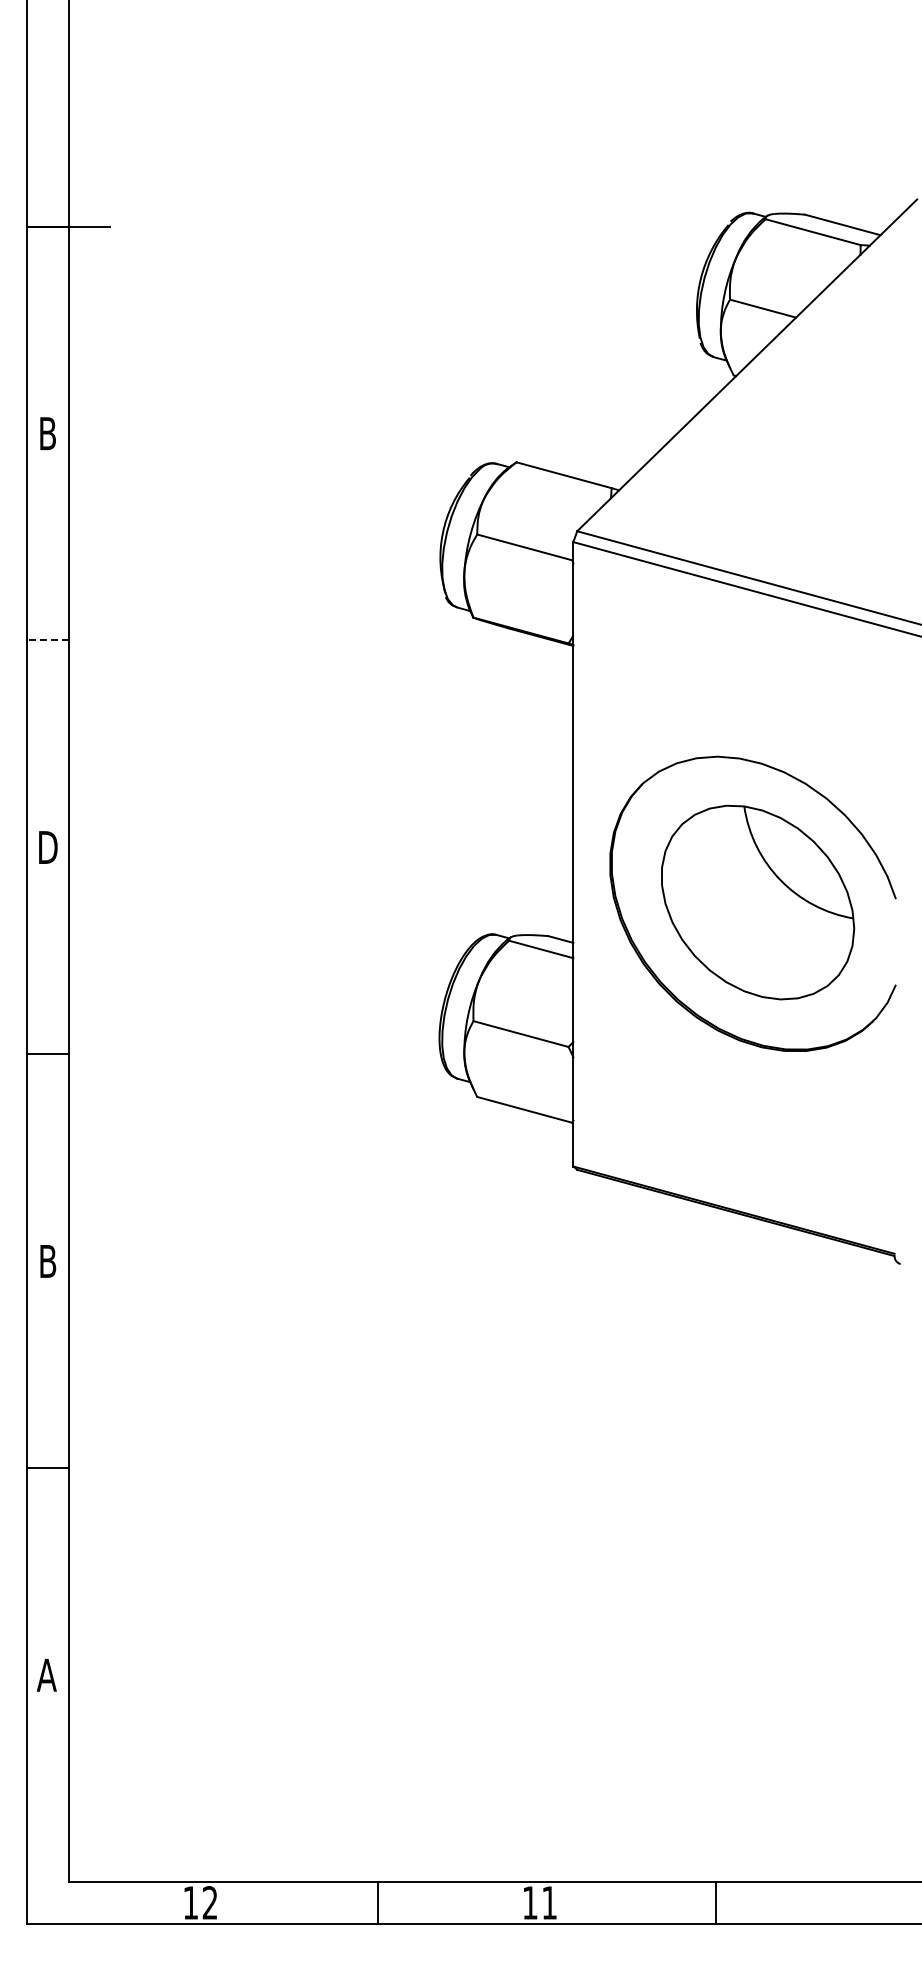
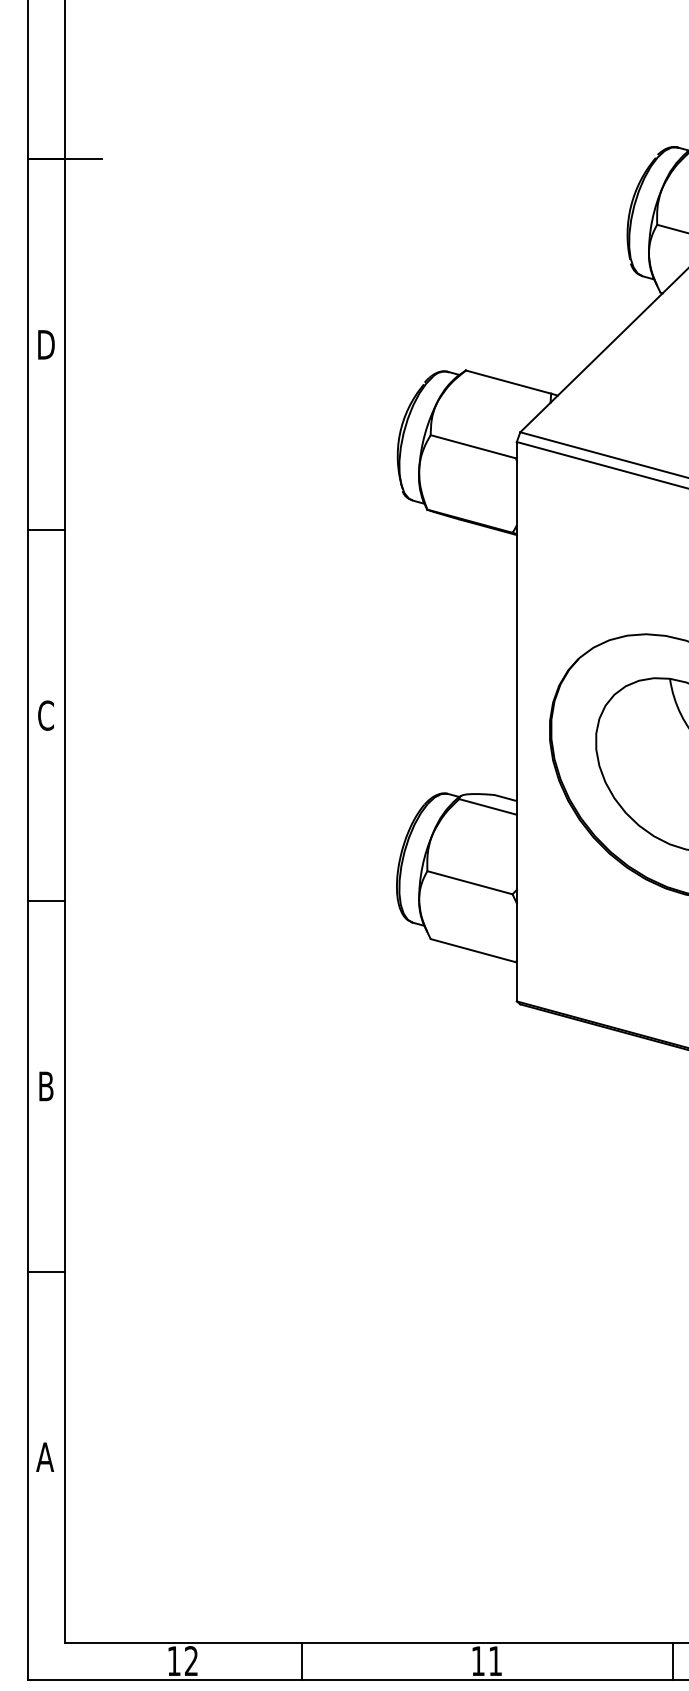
text: (48, 433) -> (46, 344), B -> D
line: (48, 640) -> (46, 530), dashed -> solid
text: (48, 847) -> (46, 715), D -> C
line: (377, 1902) -> (301, 1660), moved
line: (715, 1902) -> (672, 1660), moved

